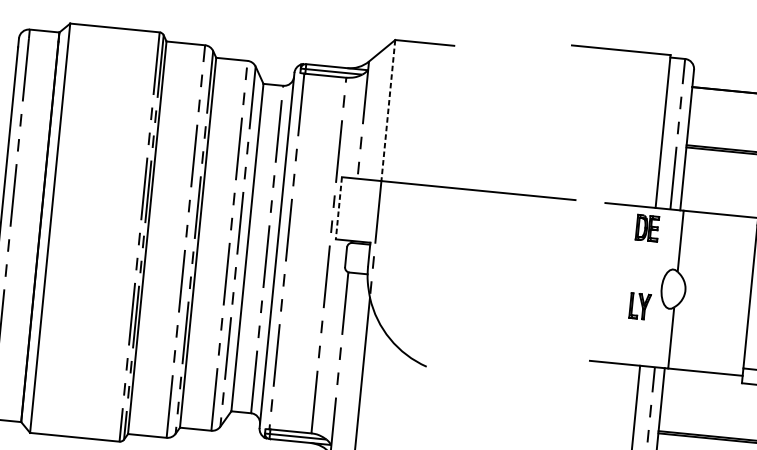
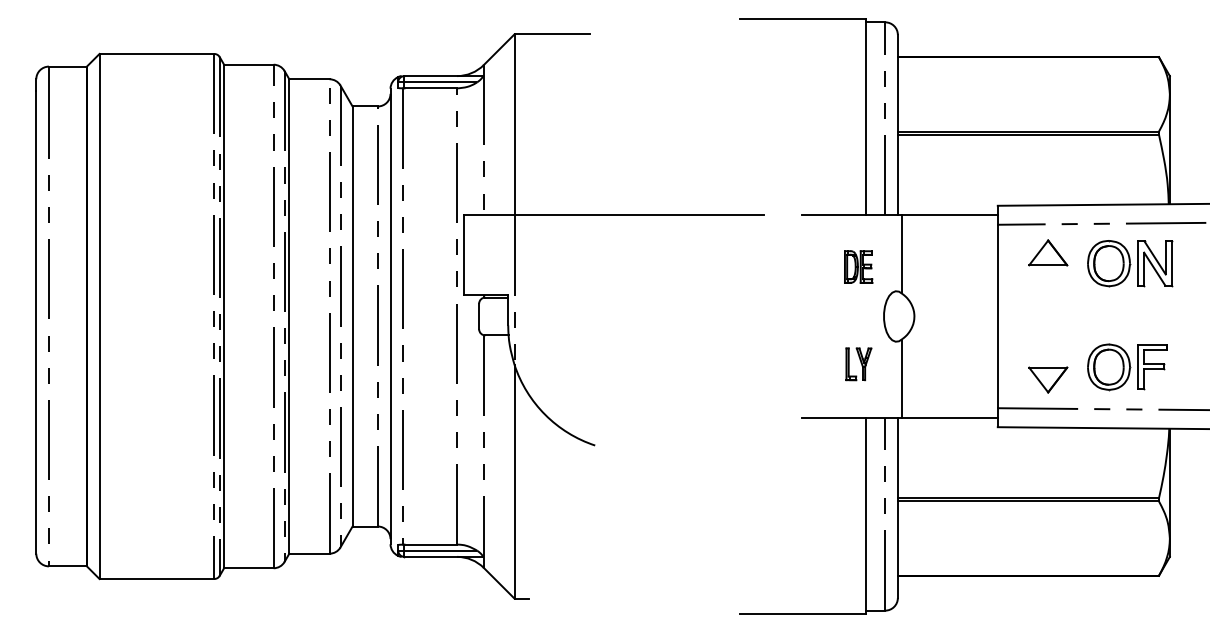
line: (388, 111) -> (514, 125), dashed -> solid
line: (338, 208) -> (463, 255), dashed -> solid
part: (647, 227) -> (858, 266), moved
part: (639, 306) -> (858, 364), moved

